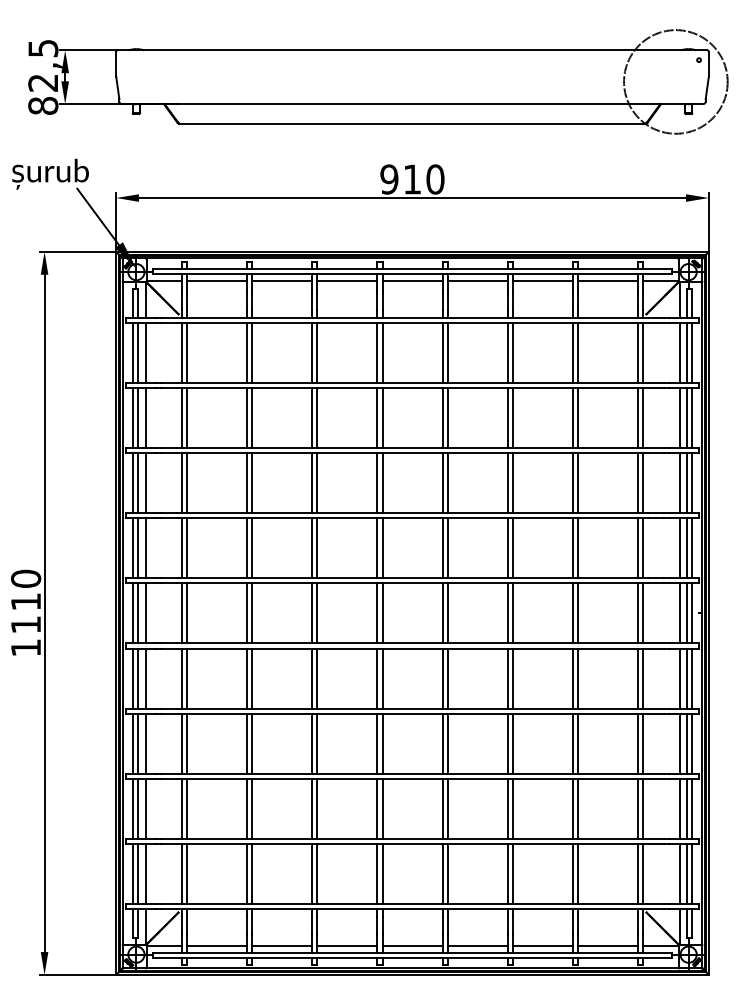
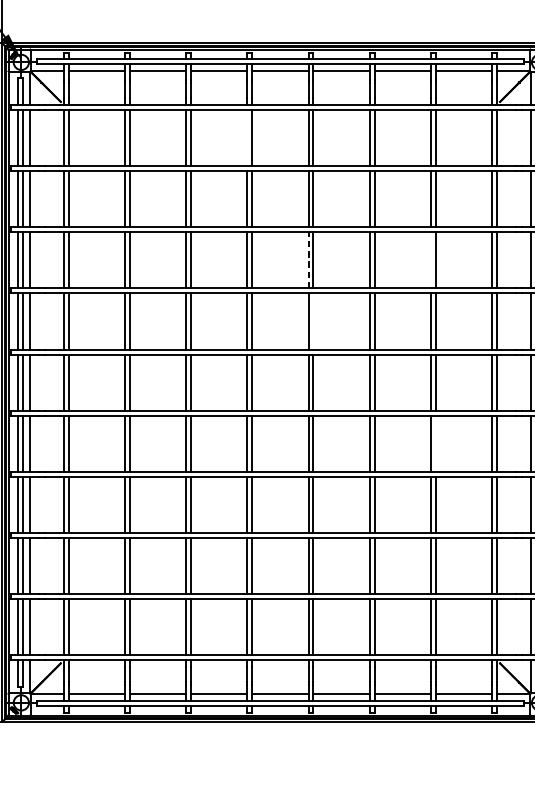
line: (377, 352) -> (247, 137), removed
line: (442, 483) -> (308, 260), solid -> dashed
line: (572, 483) -> (430, 260), removed
line: (447, 548) -> (313, 321), removed
line: (578, 678) -> (436, 443), removed

